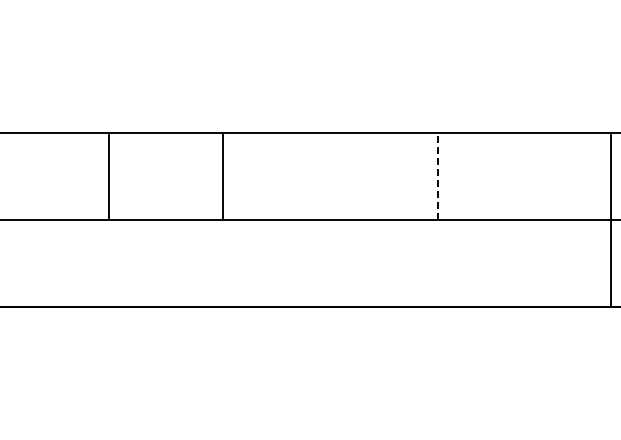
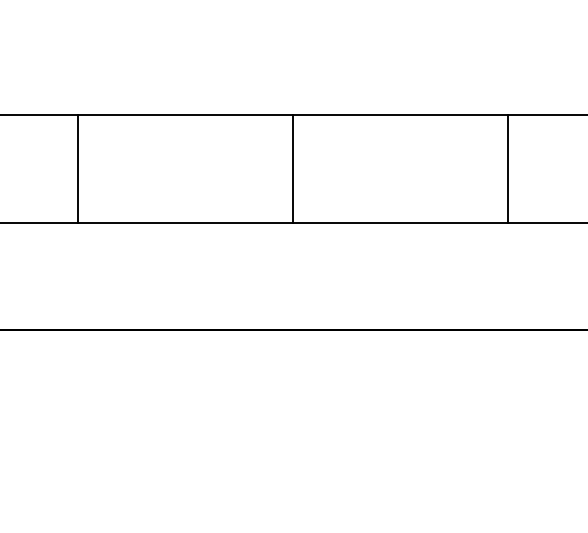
line: (109, 176) -> (78, 168), moved
line: (223, 176) -> (293, 168), moved
line: (438, 176) -> (508, 168), dashed -> solid

